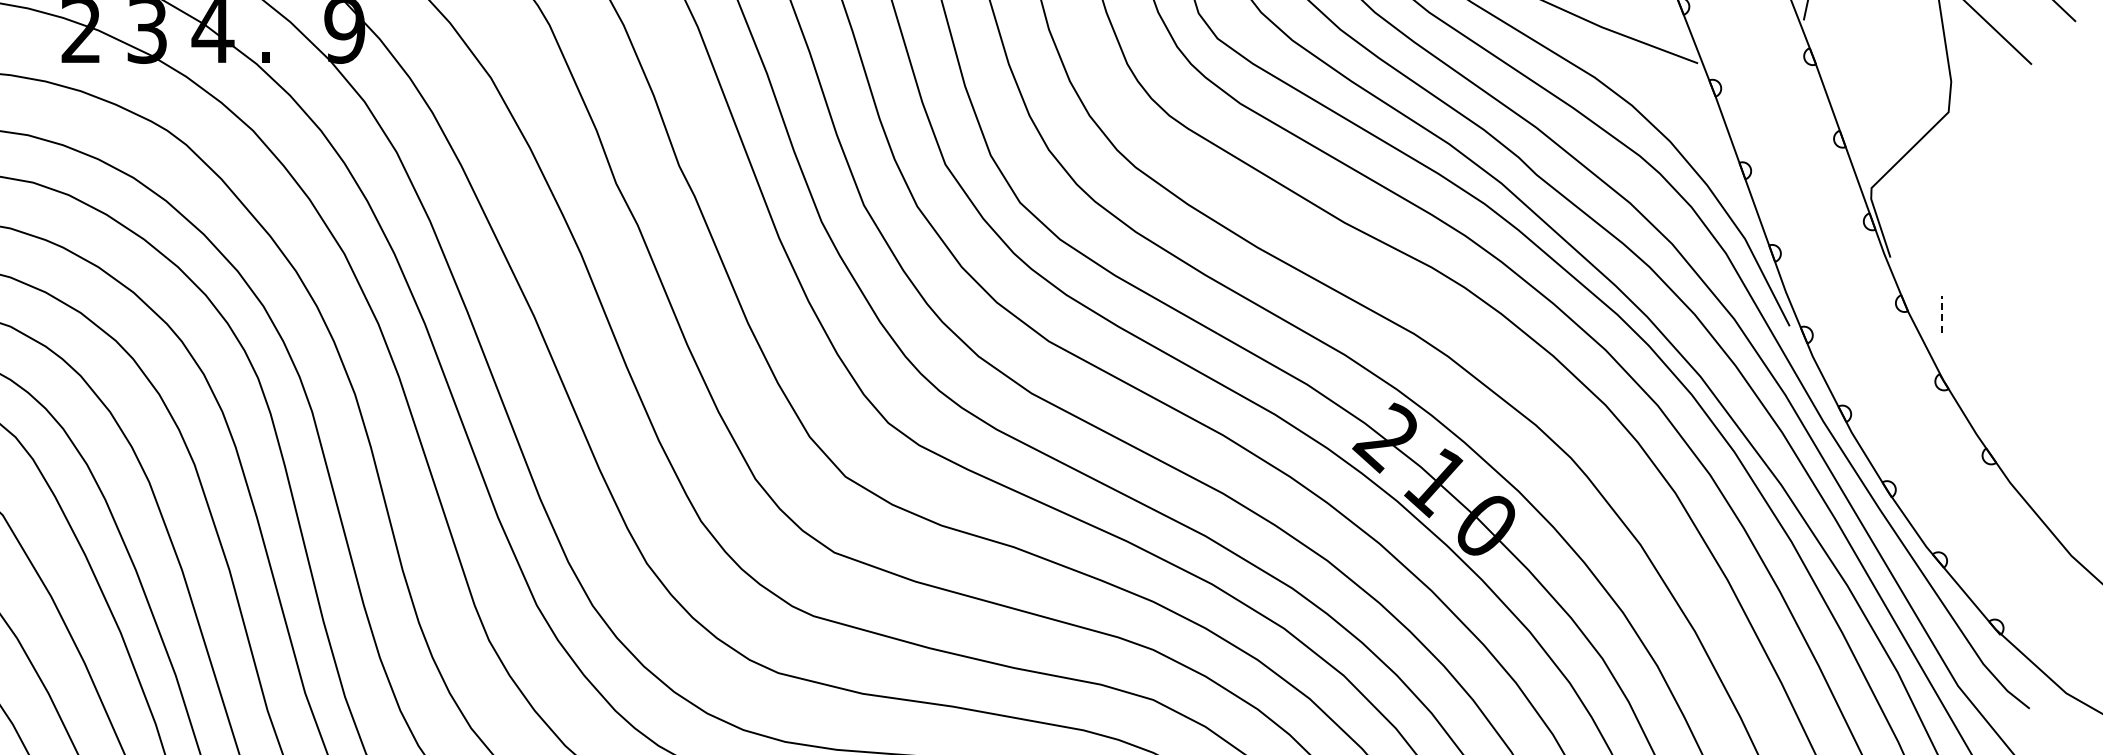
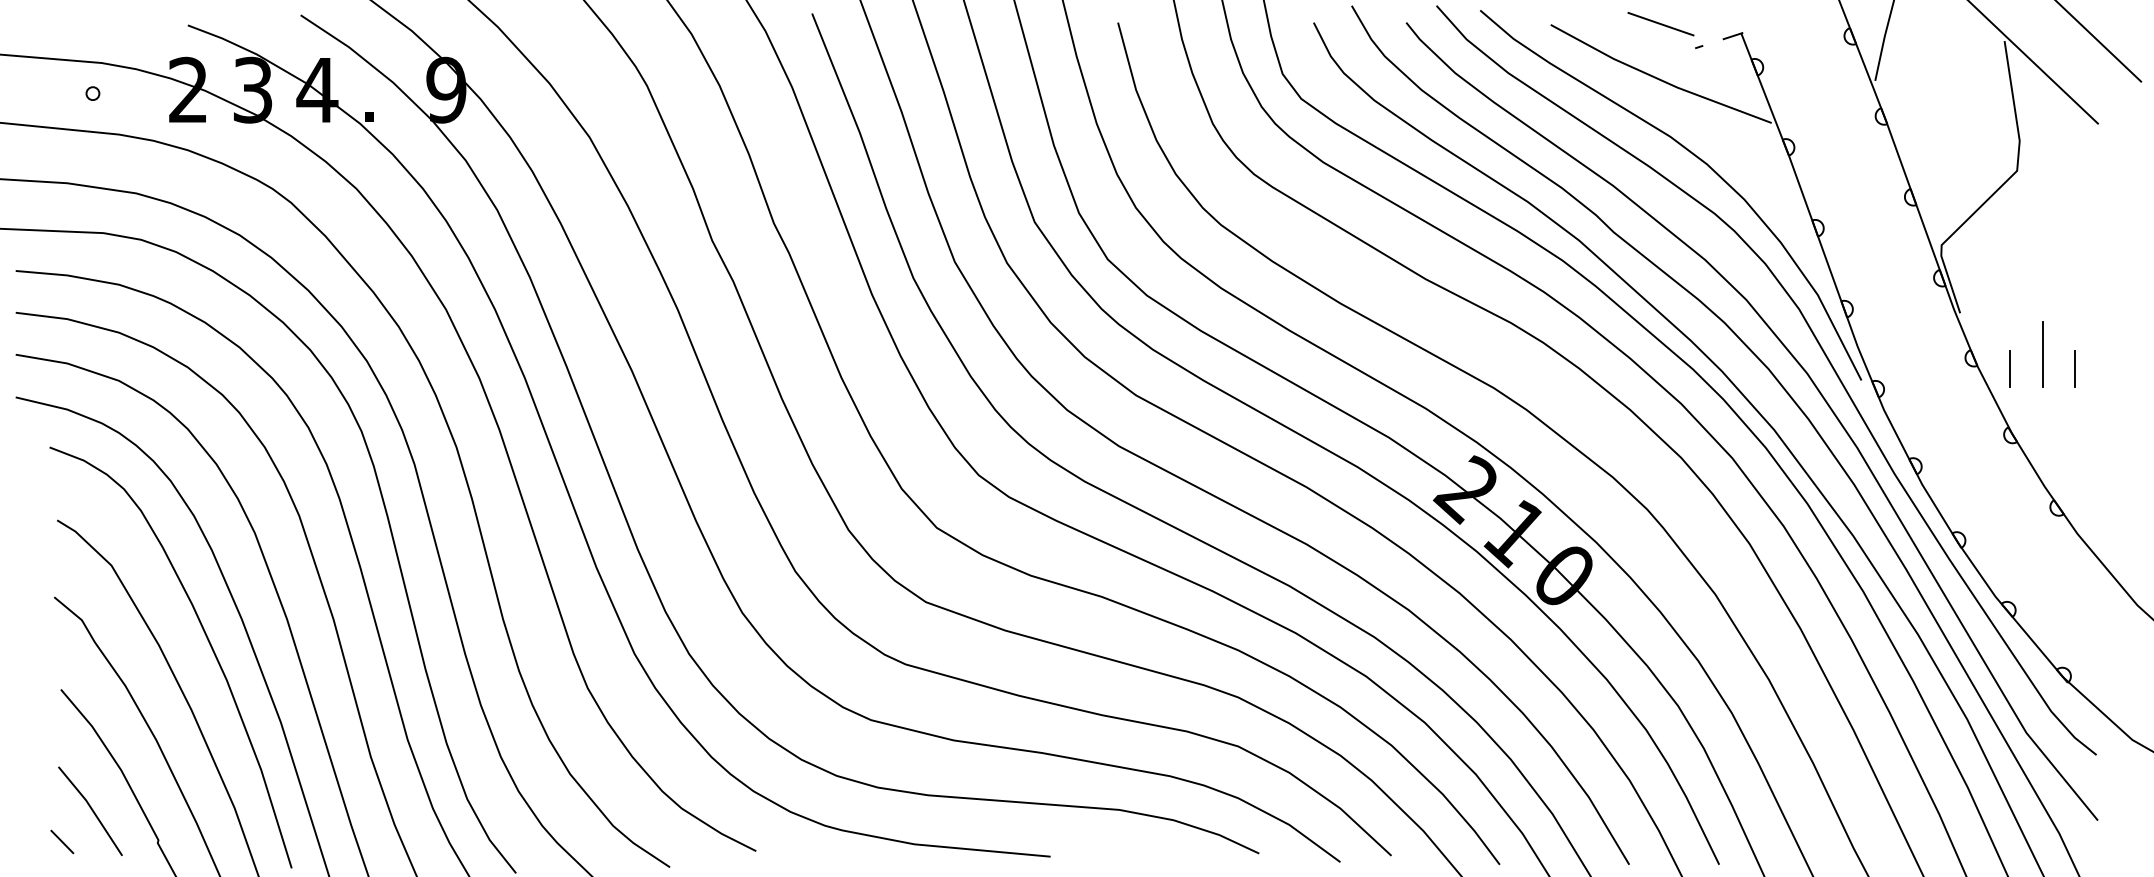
line: (1974, 299) -> (2042, 354), added
line: (1941, 314) -> (2010, 368), dashed -> solid
line: (2007, 314) -> (2074, 368), added

